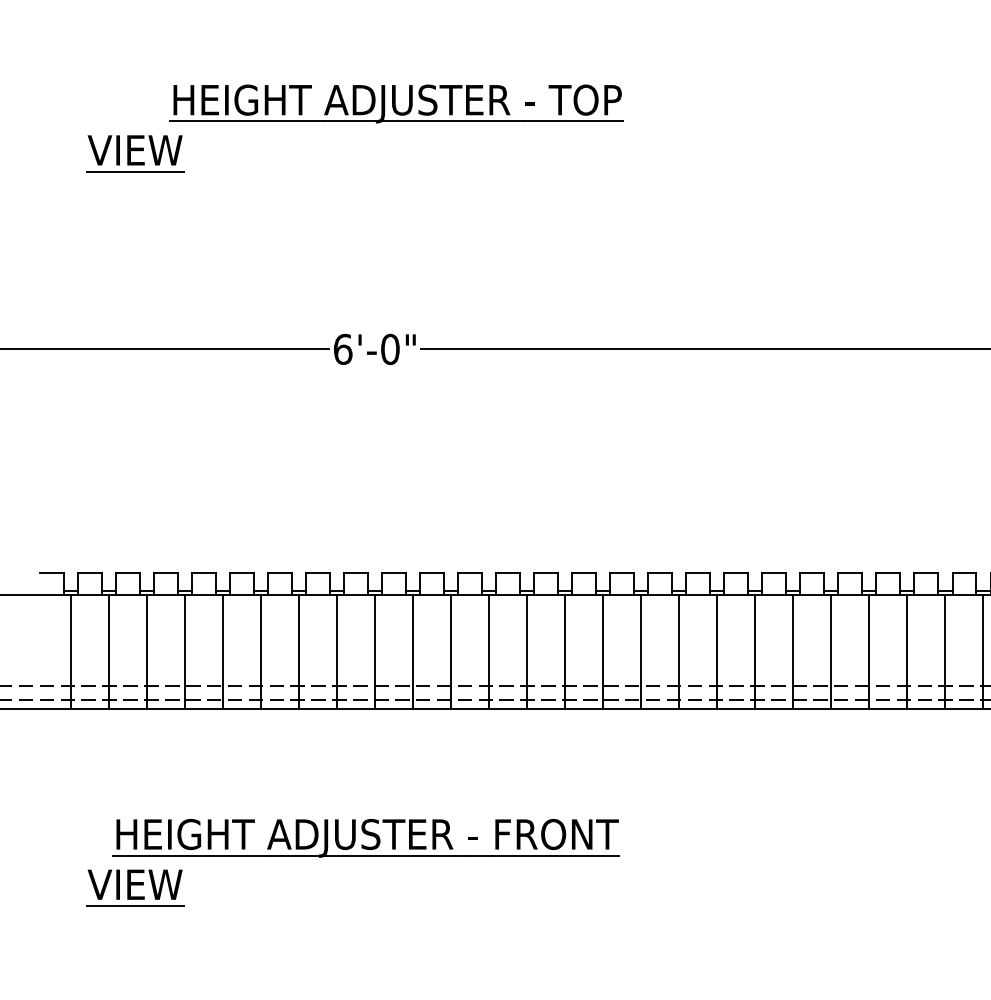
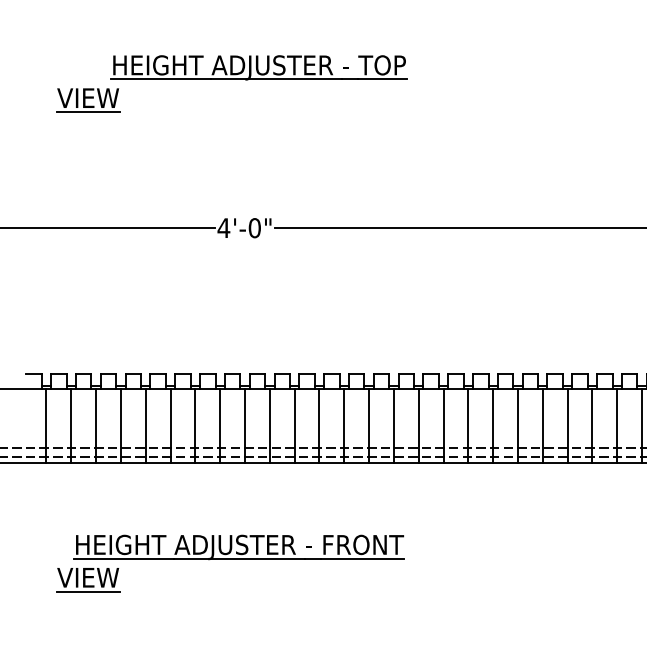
text: (342, 349) -> (223, 228), 6'-0" -> 4'-0"

